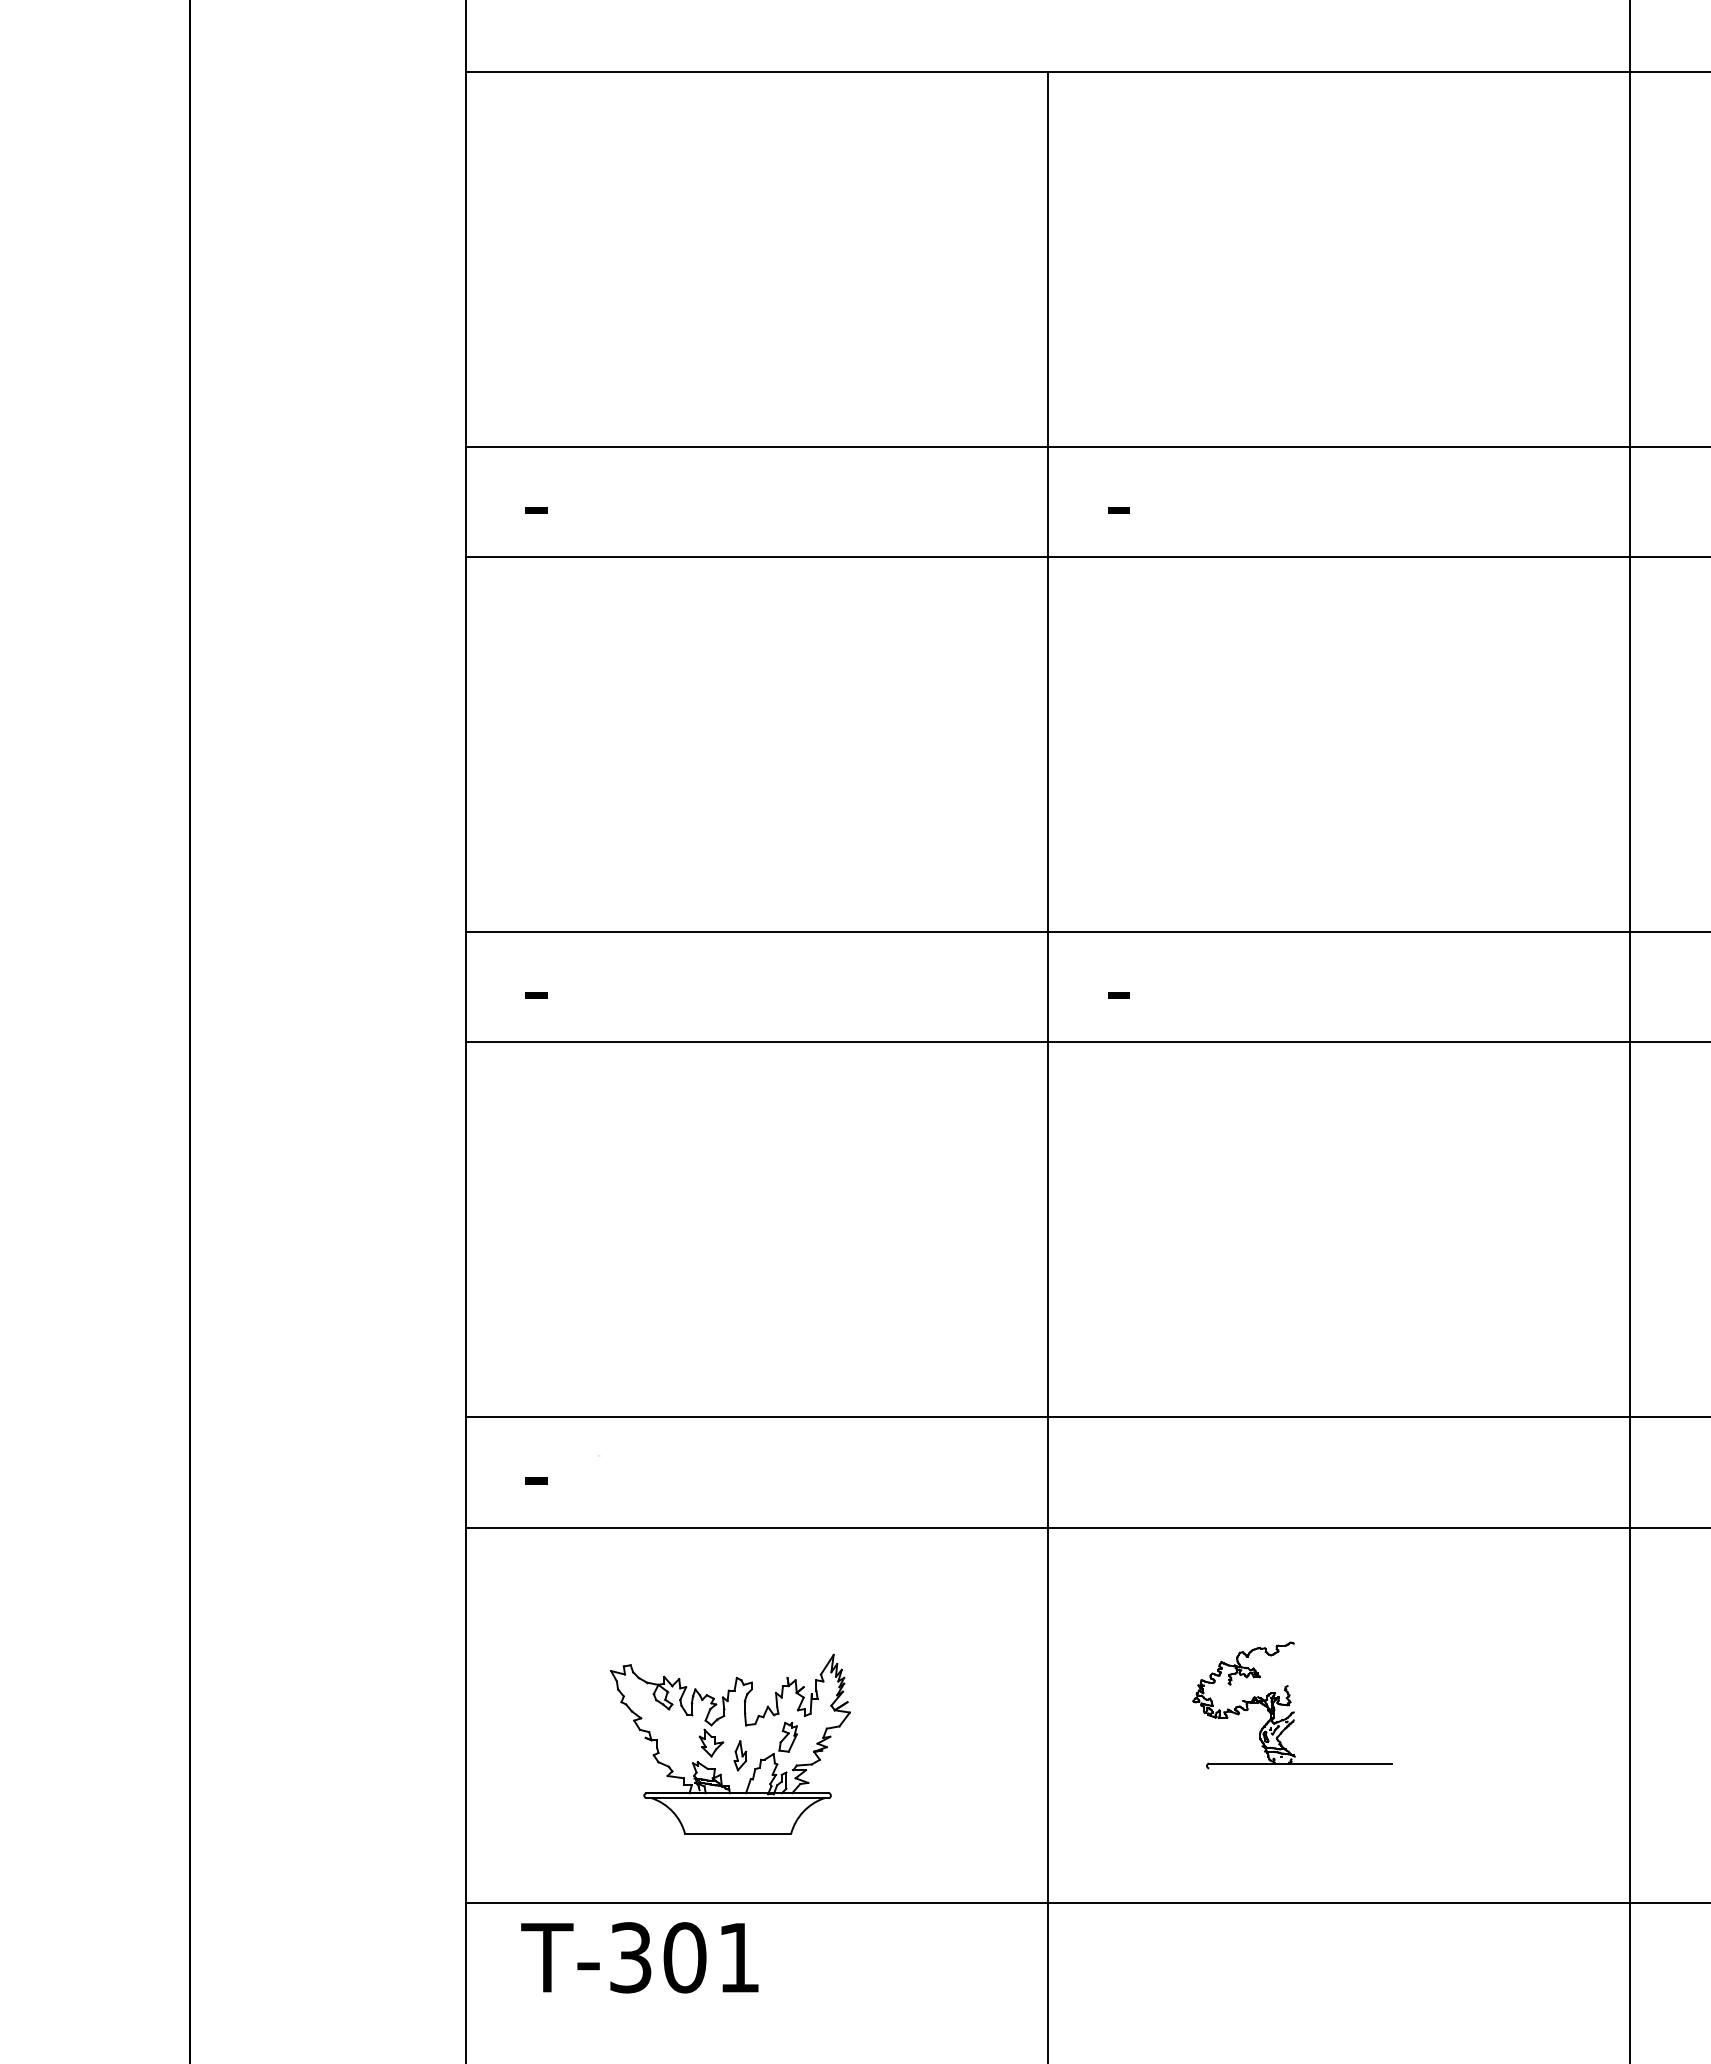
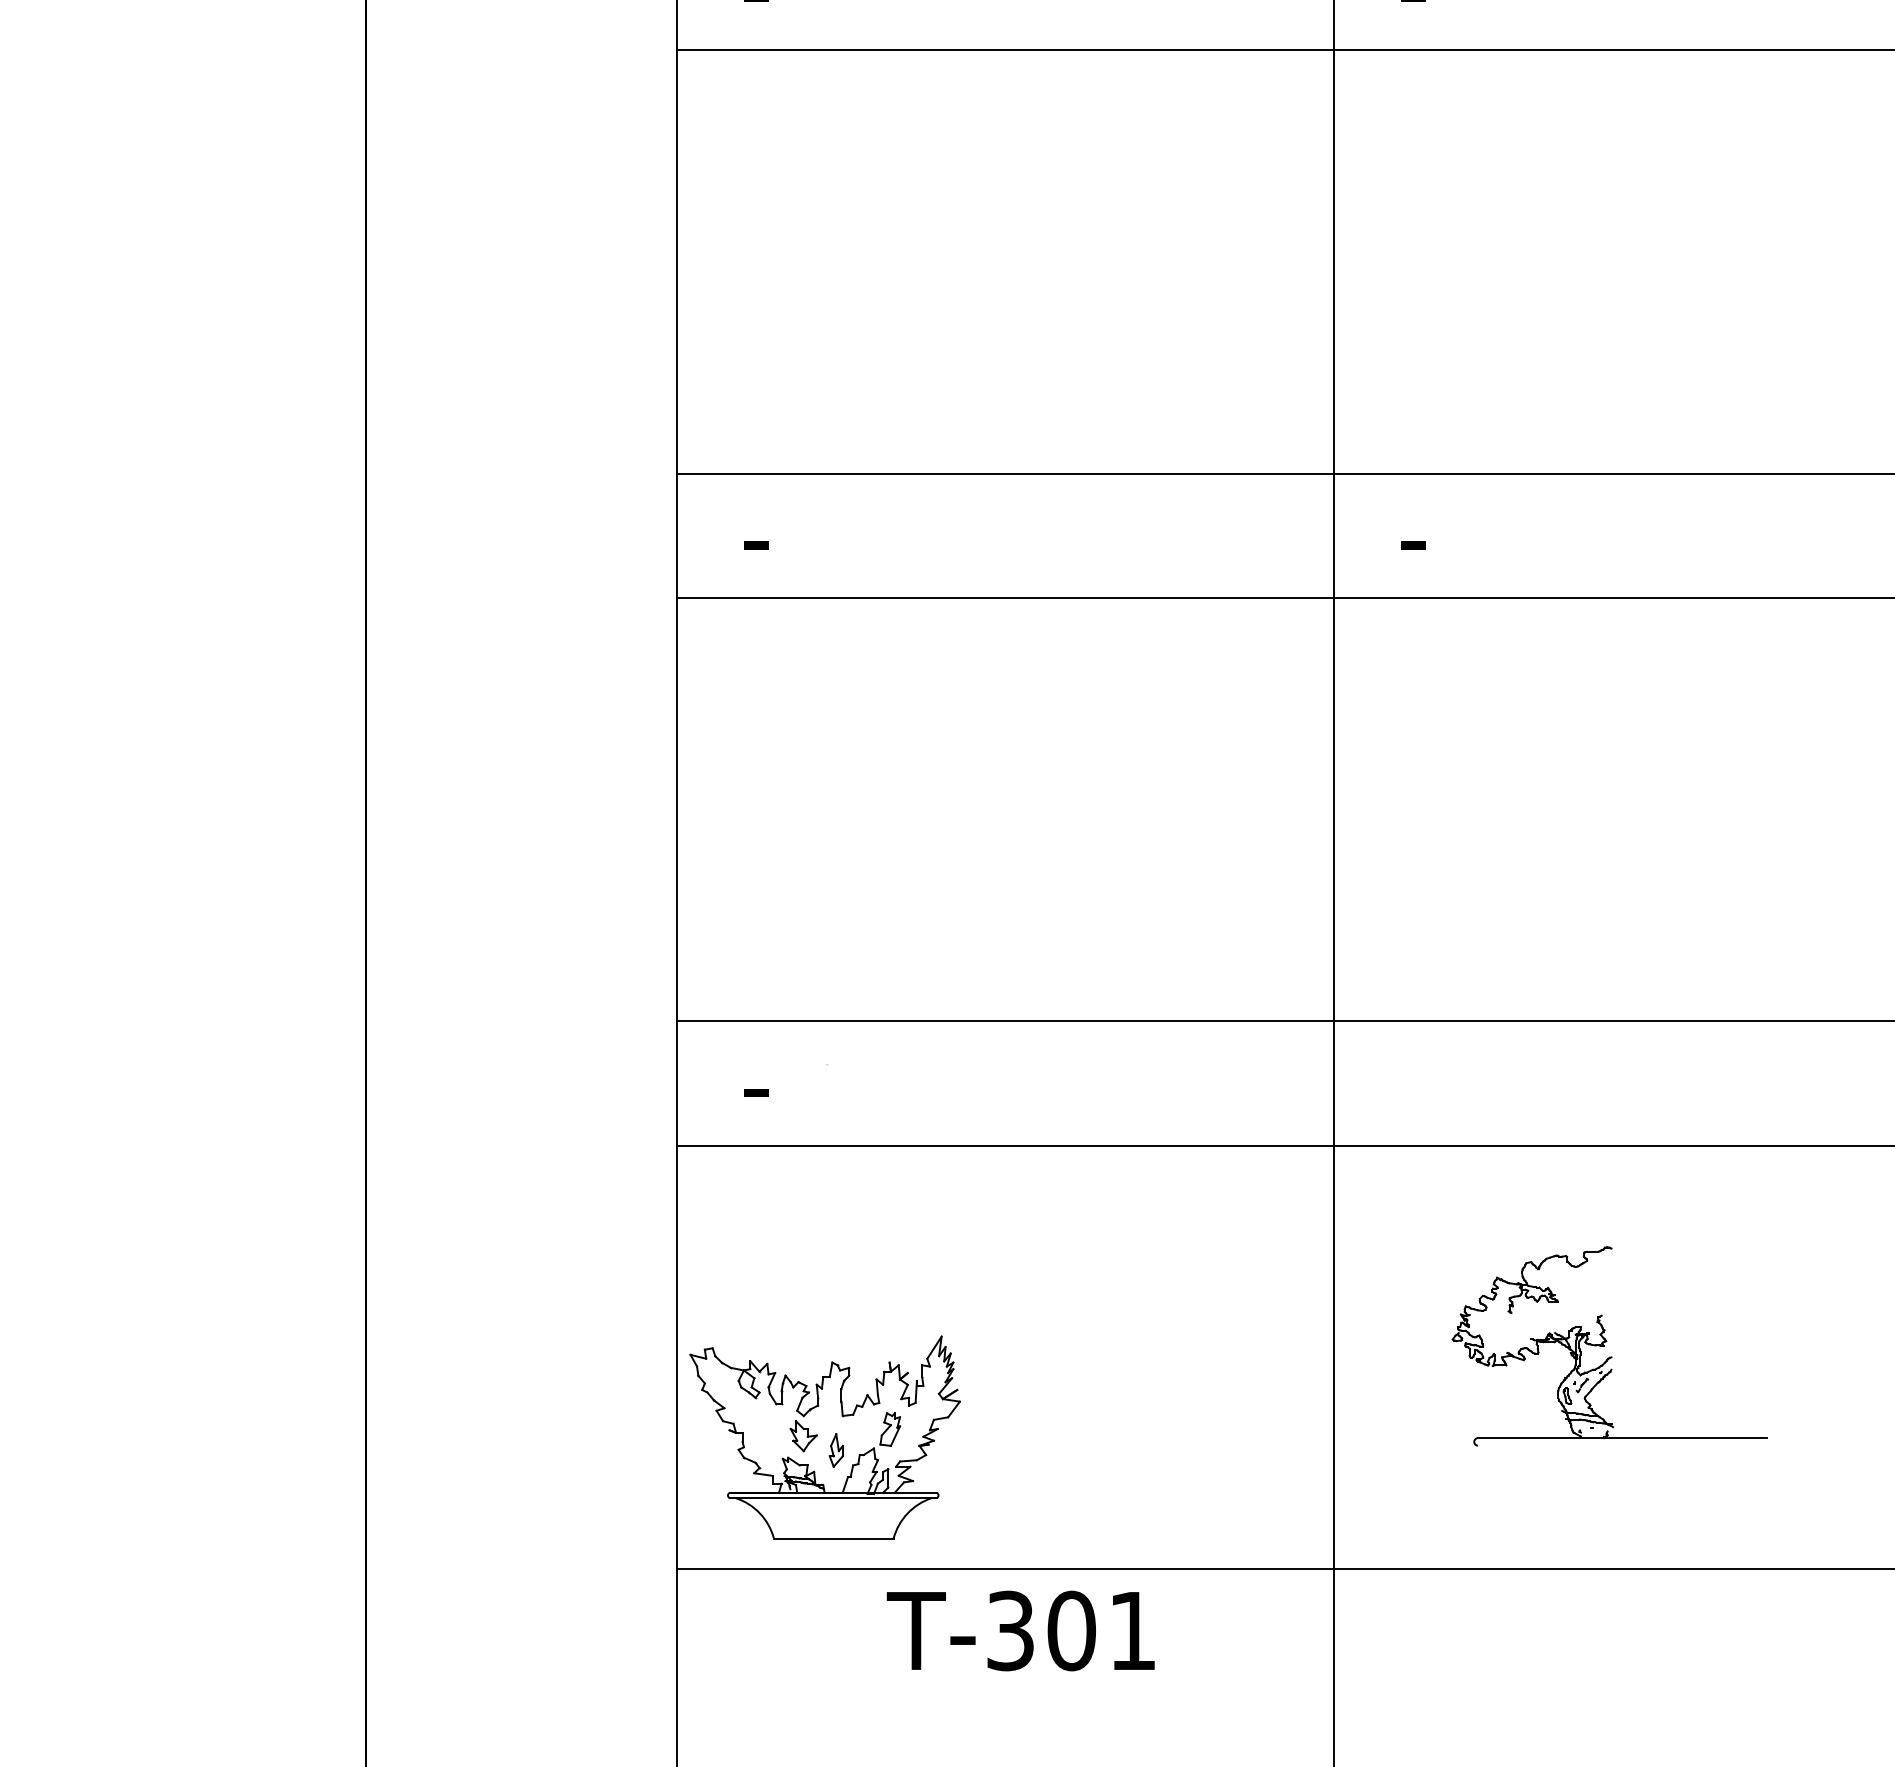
part: (1292, 1705) -> (1609, 1346), size x1.4
part: (730, 1743) -> (825, 1436), moved
text: (639, 1957) -> (1020, 1630), moved

